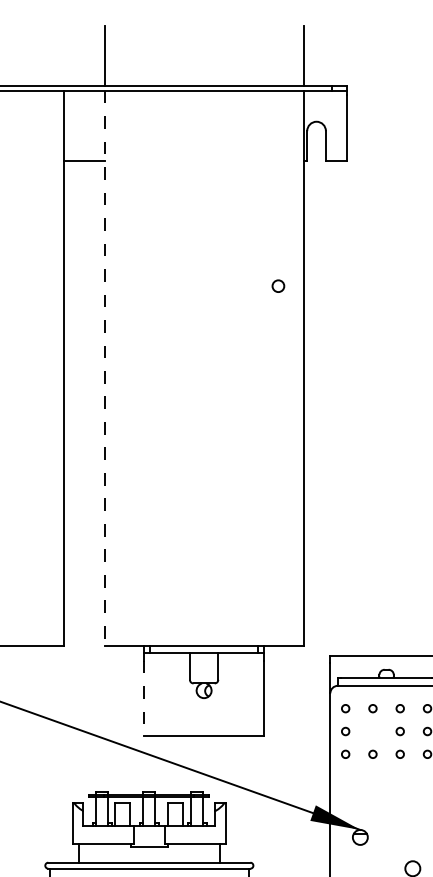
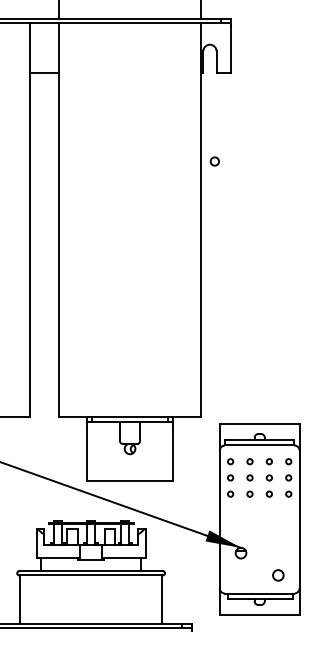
circle: (277, 286) -> (214, 161), moved
line: (104, 369) -> (59, 220), dashed -> solid
line: (144, 698) -> (87, 454), dashed -> solid
circle: (372, 730) -> (249, 477), added

